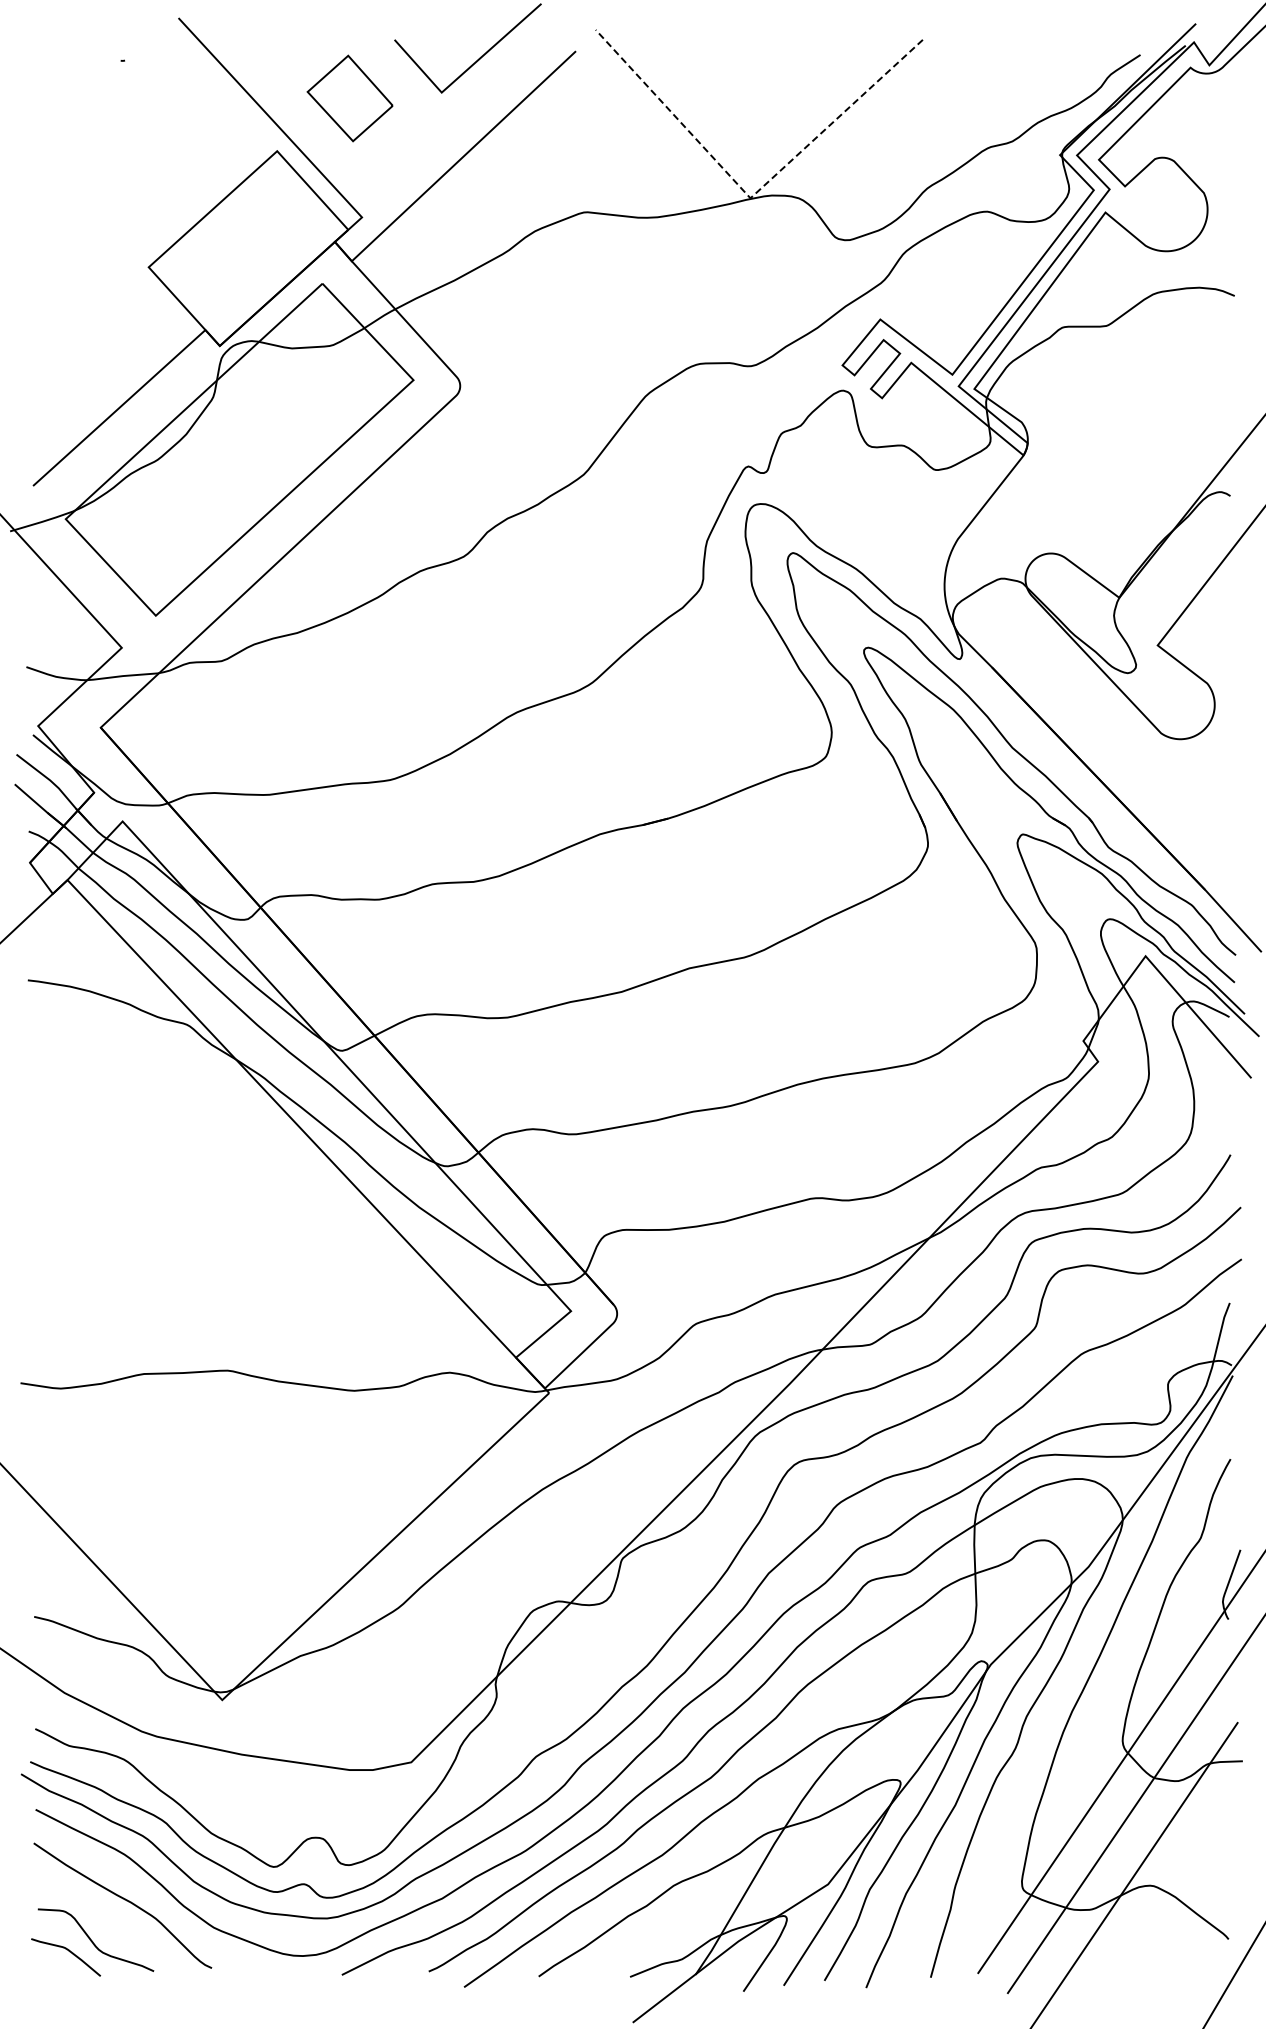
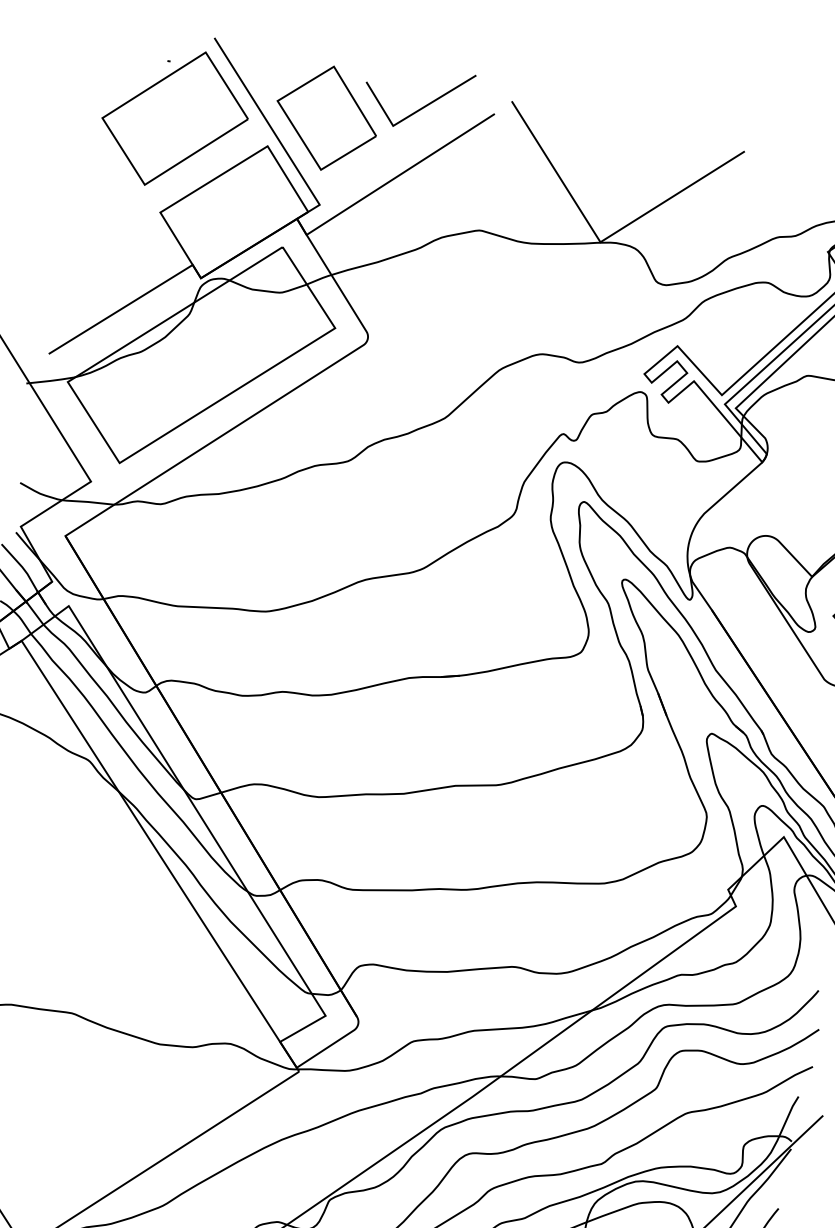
part: (349, 98) -> (326, 118), size x1.67
part: (145, 136) -> (175, 118), added
line: (751, 196) -> (601, 241), dashed -> solid

